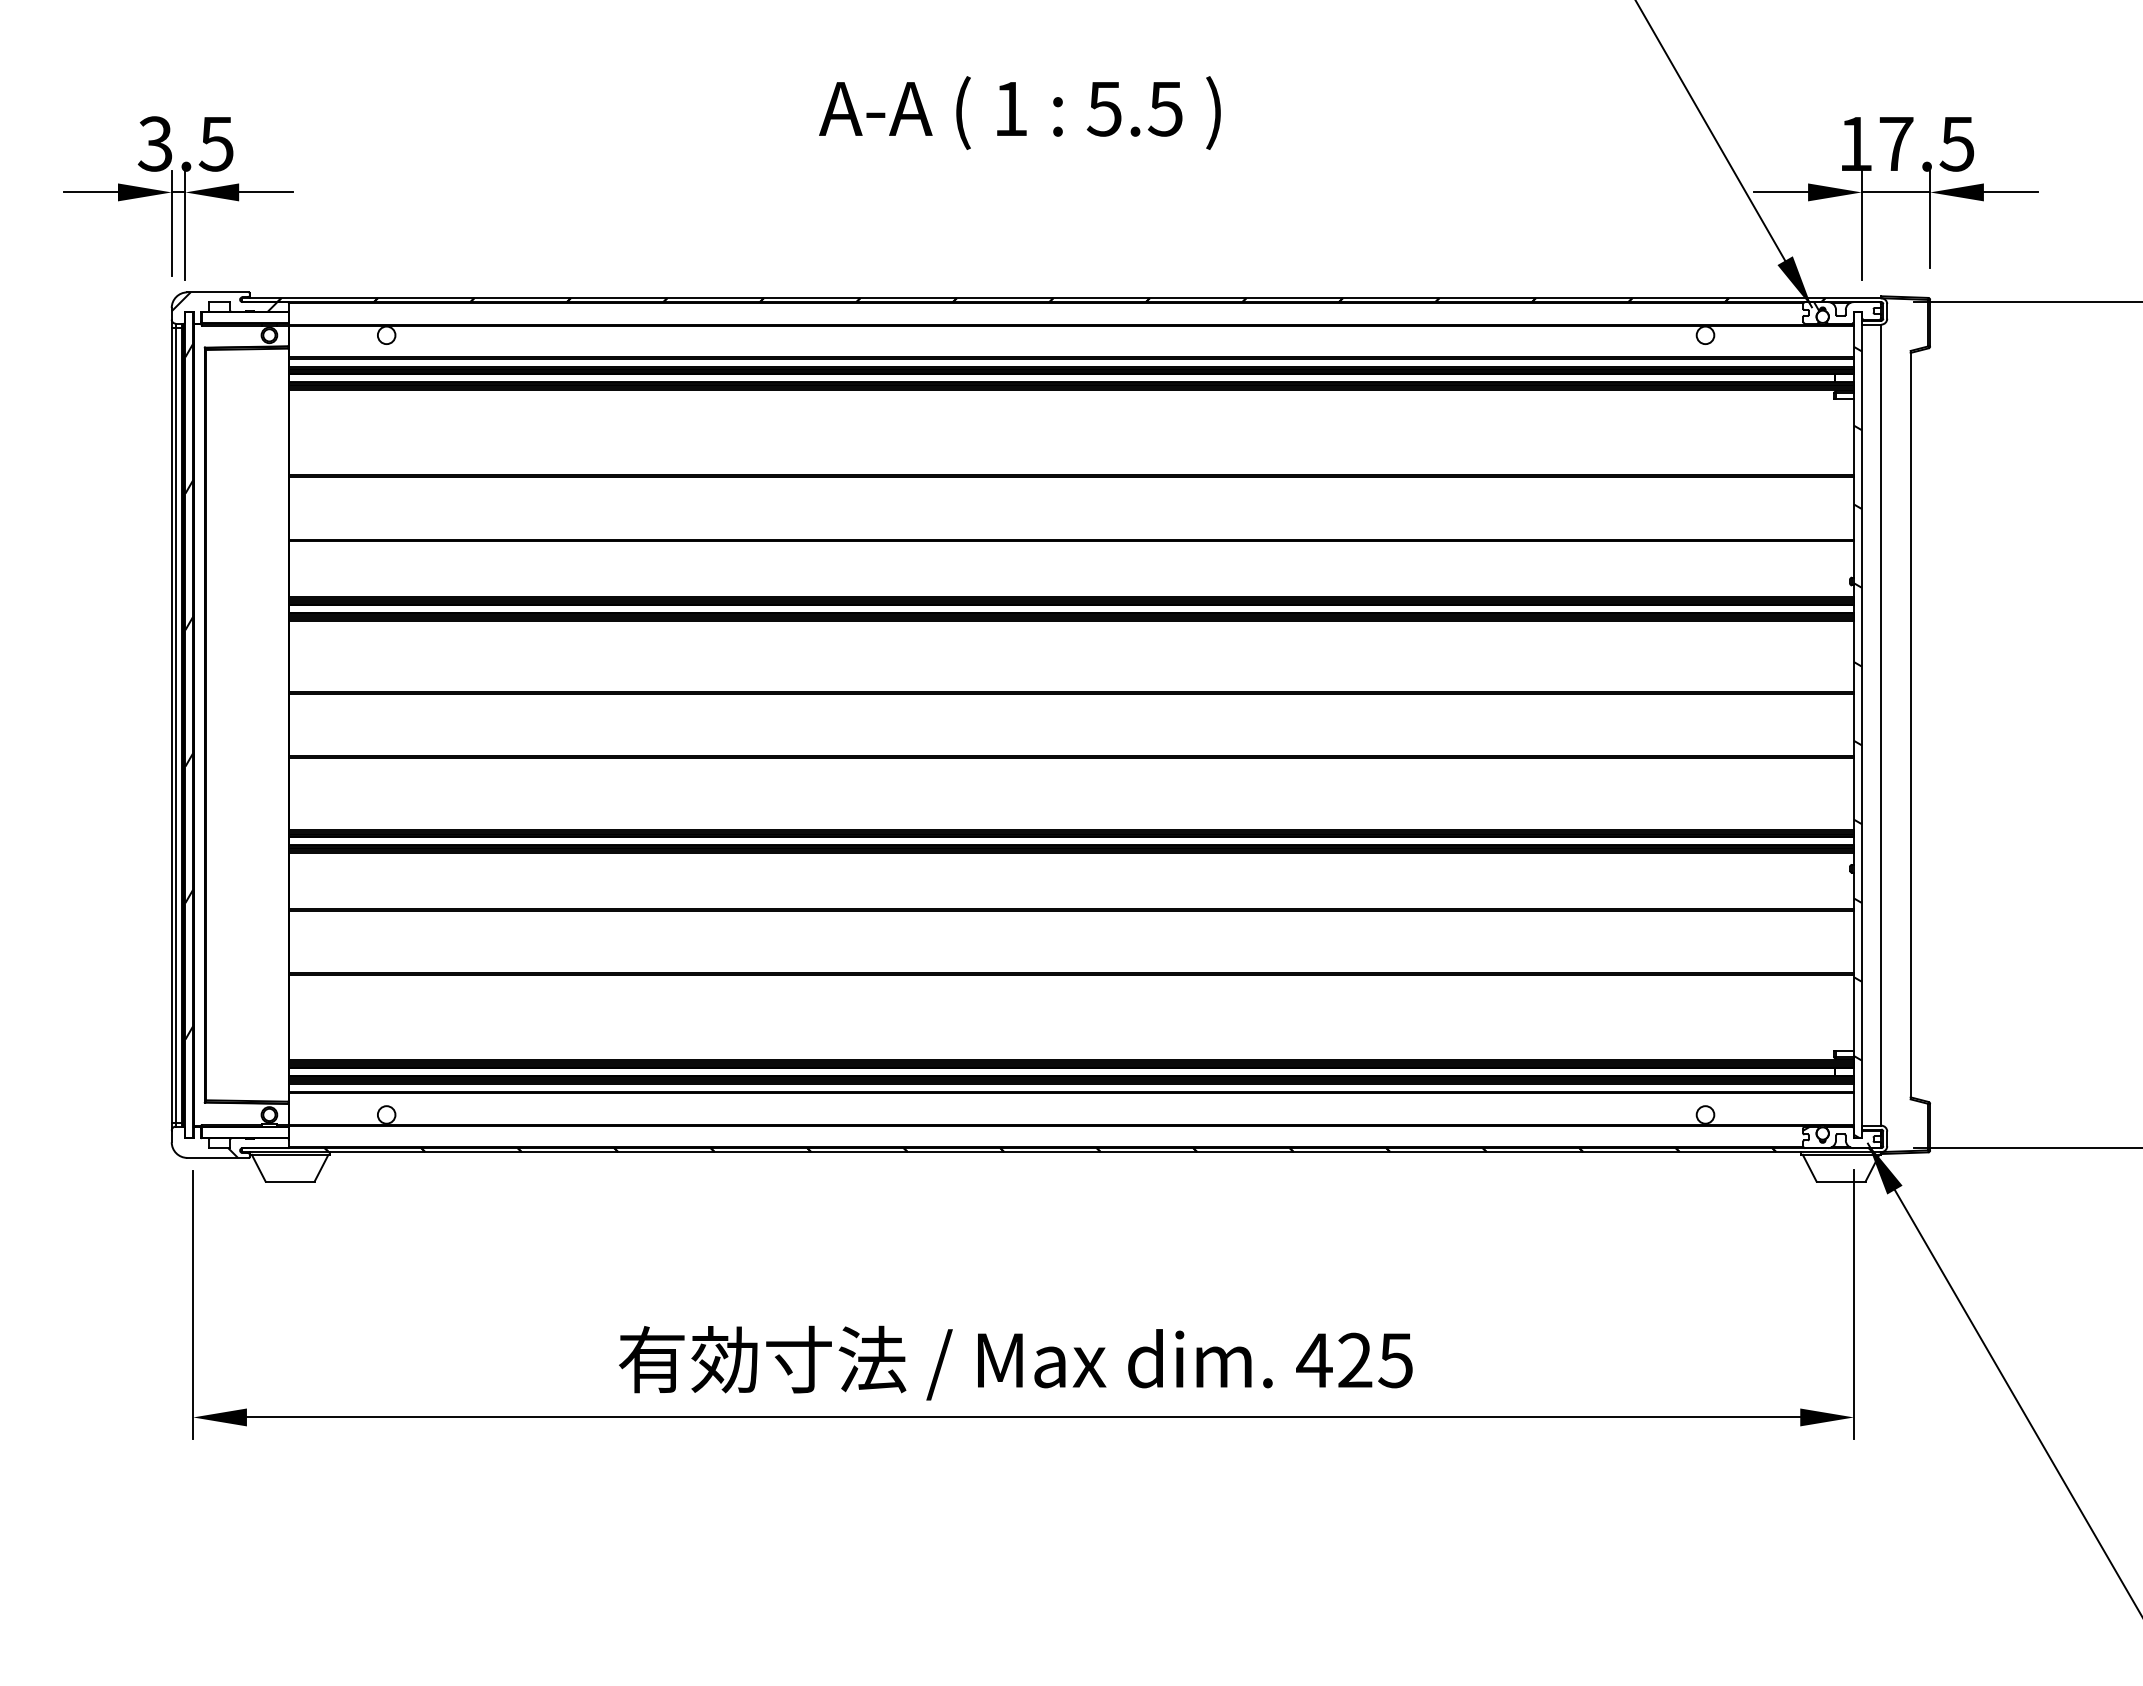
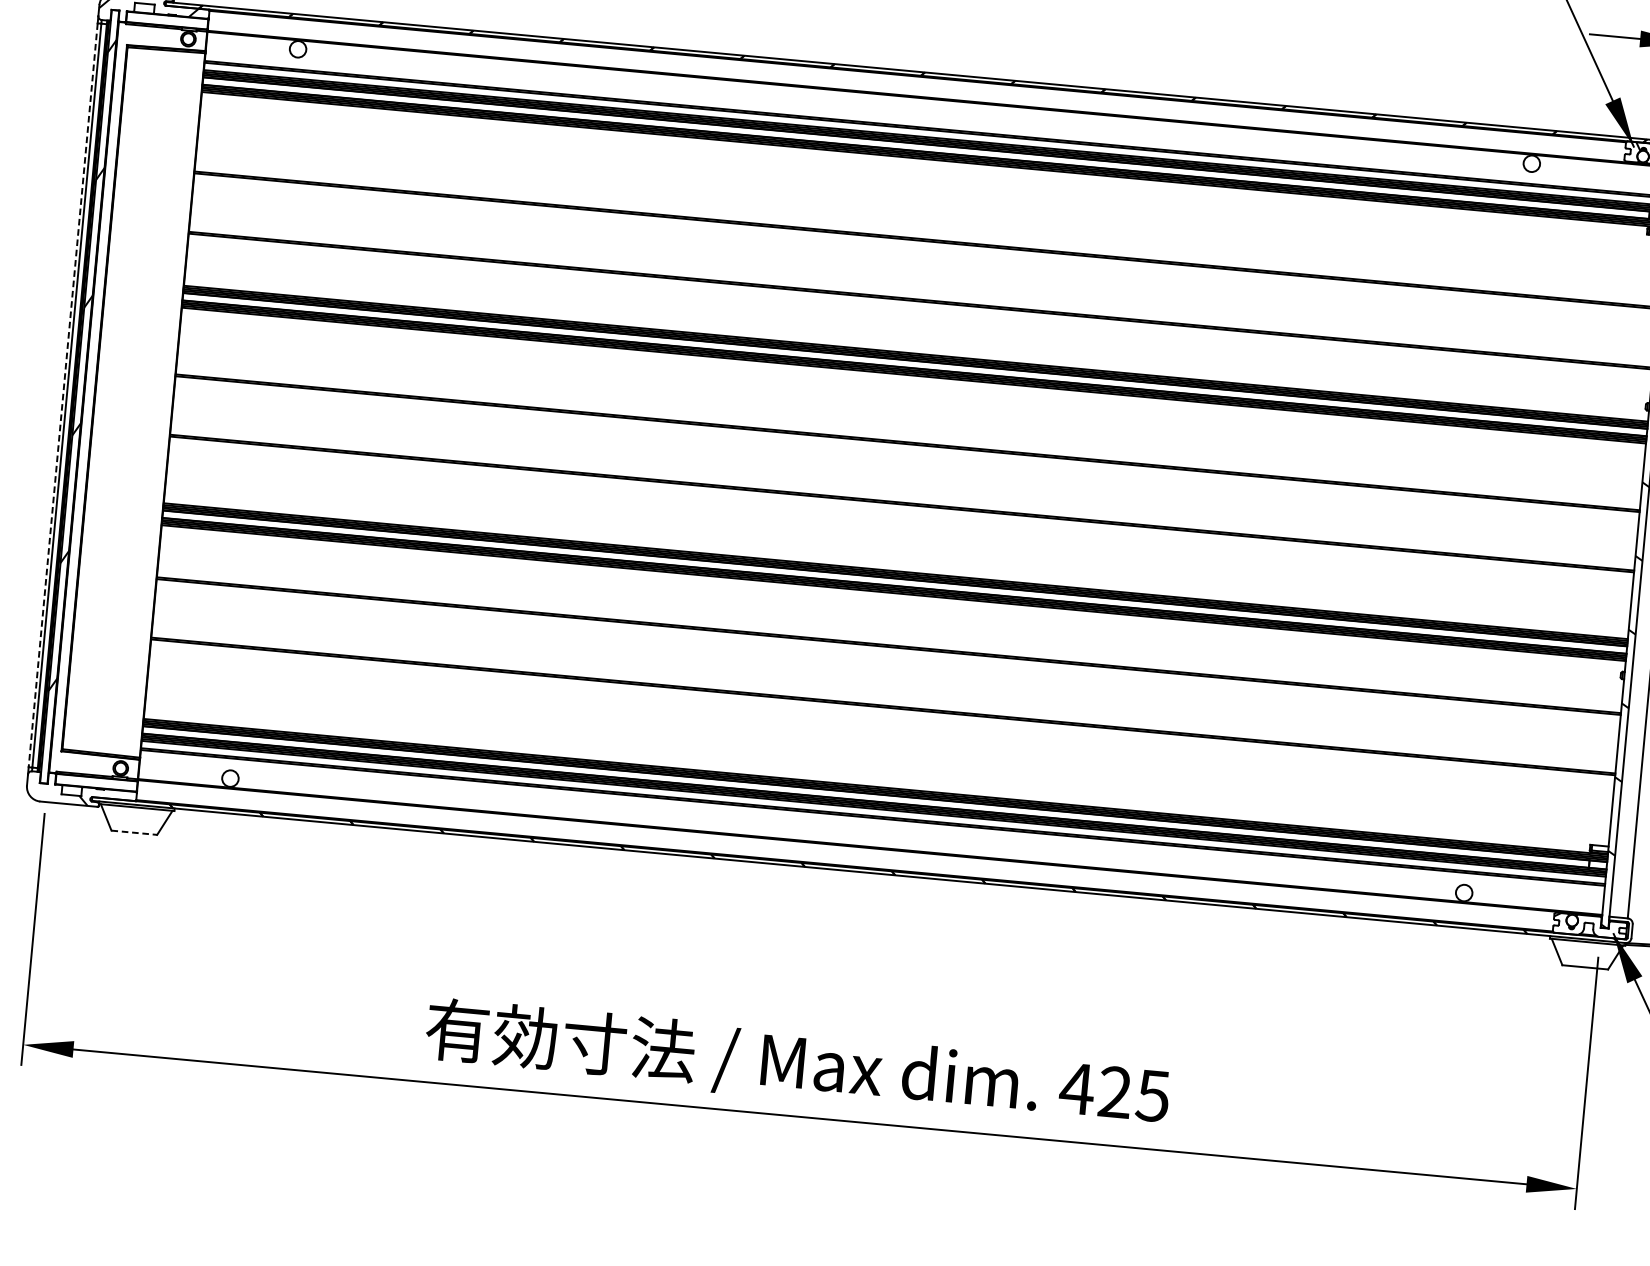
line: (171, 725) -> (62, 395), solid -> dashed
line: (290, 1181) -> (134, 832), solid -> dashed

